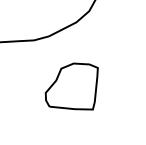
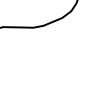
part: (71, 87) -> (55, 60), removed

